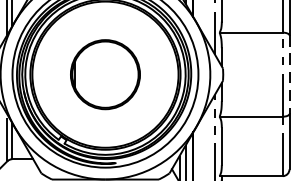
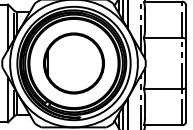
part: (104, 74) -> (73, 63), size x1.43
line: (290, 74) -> (186, 63), dashed -> solid

